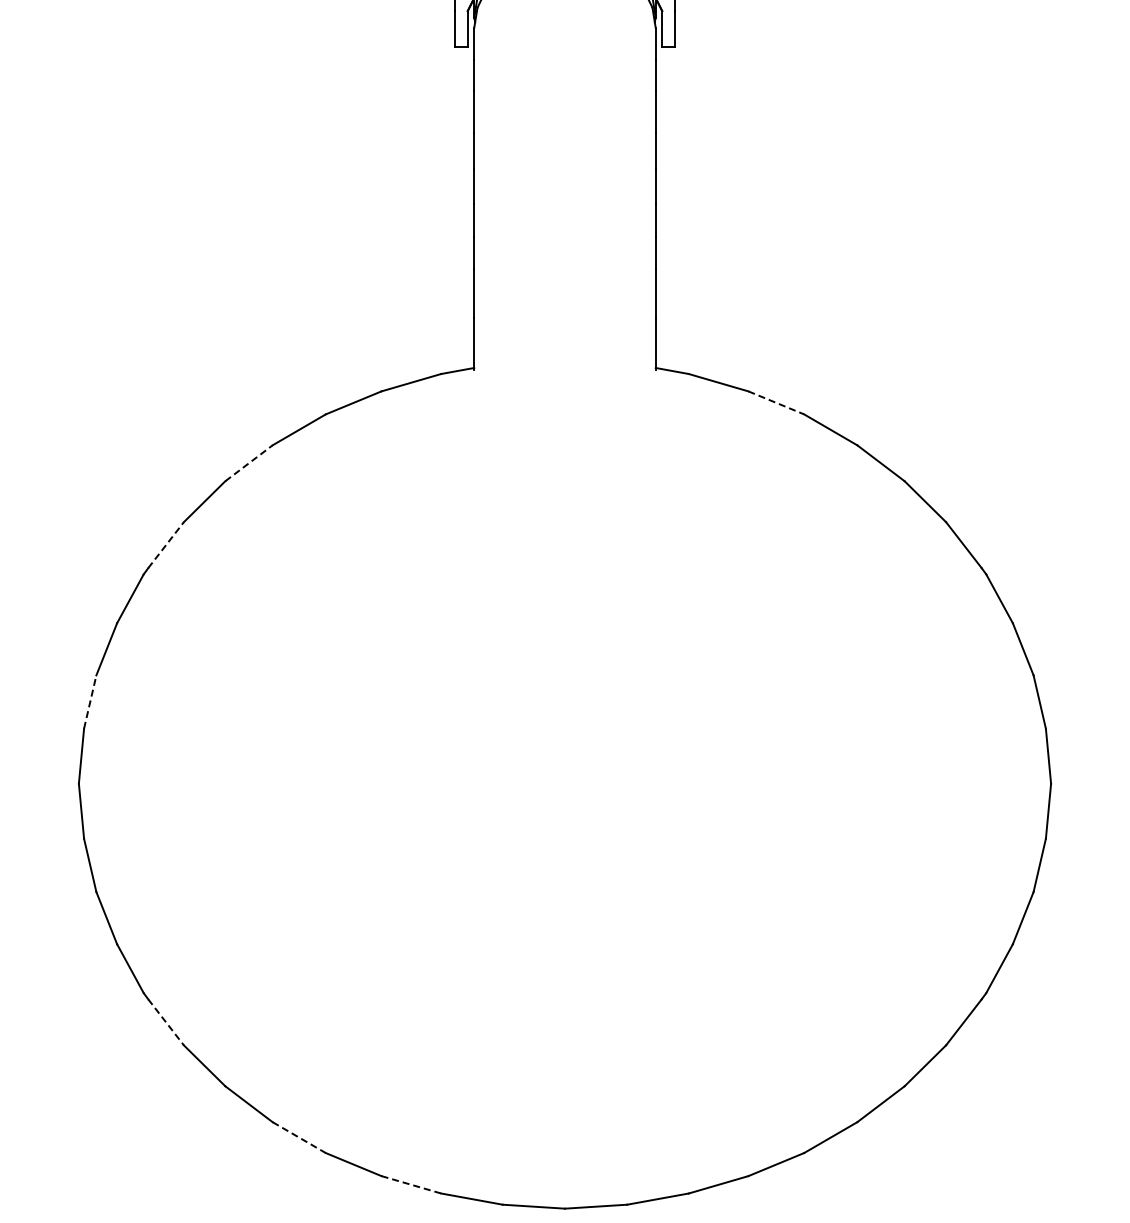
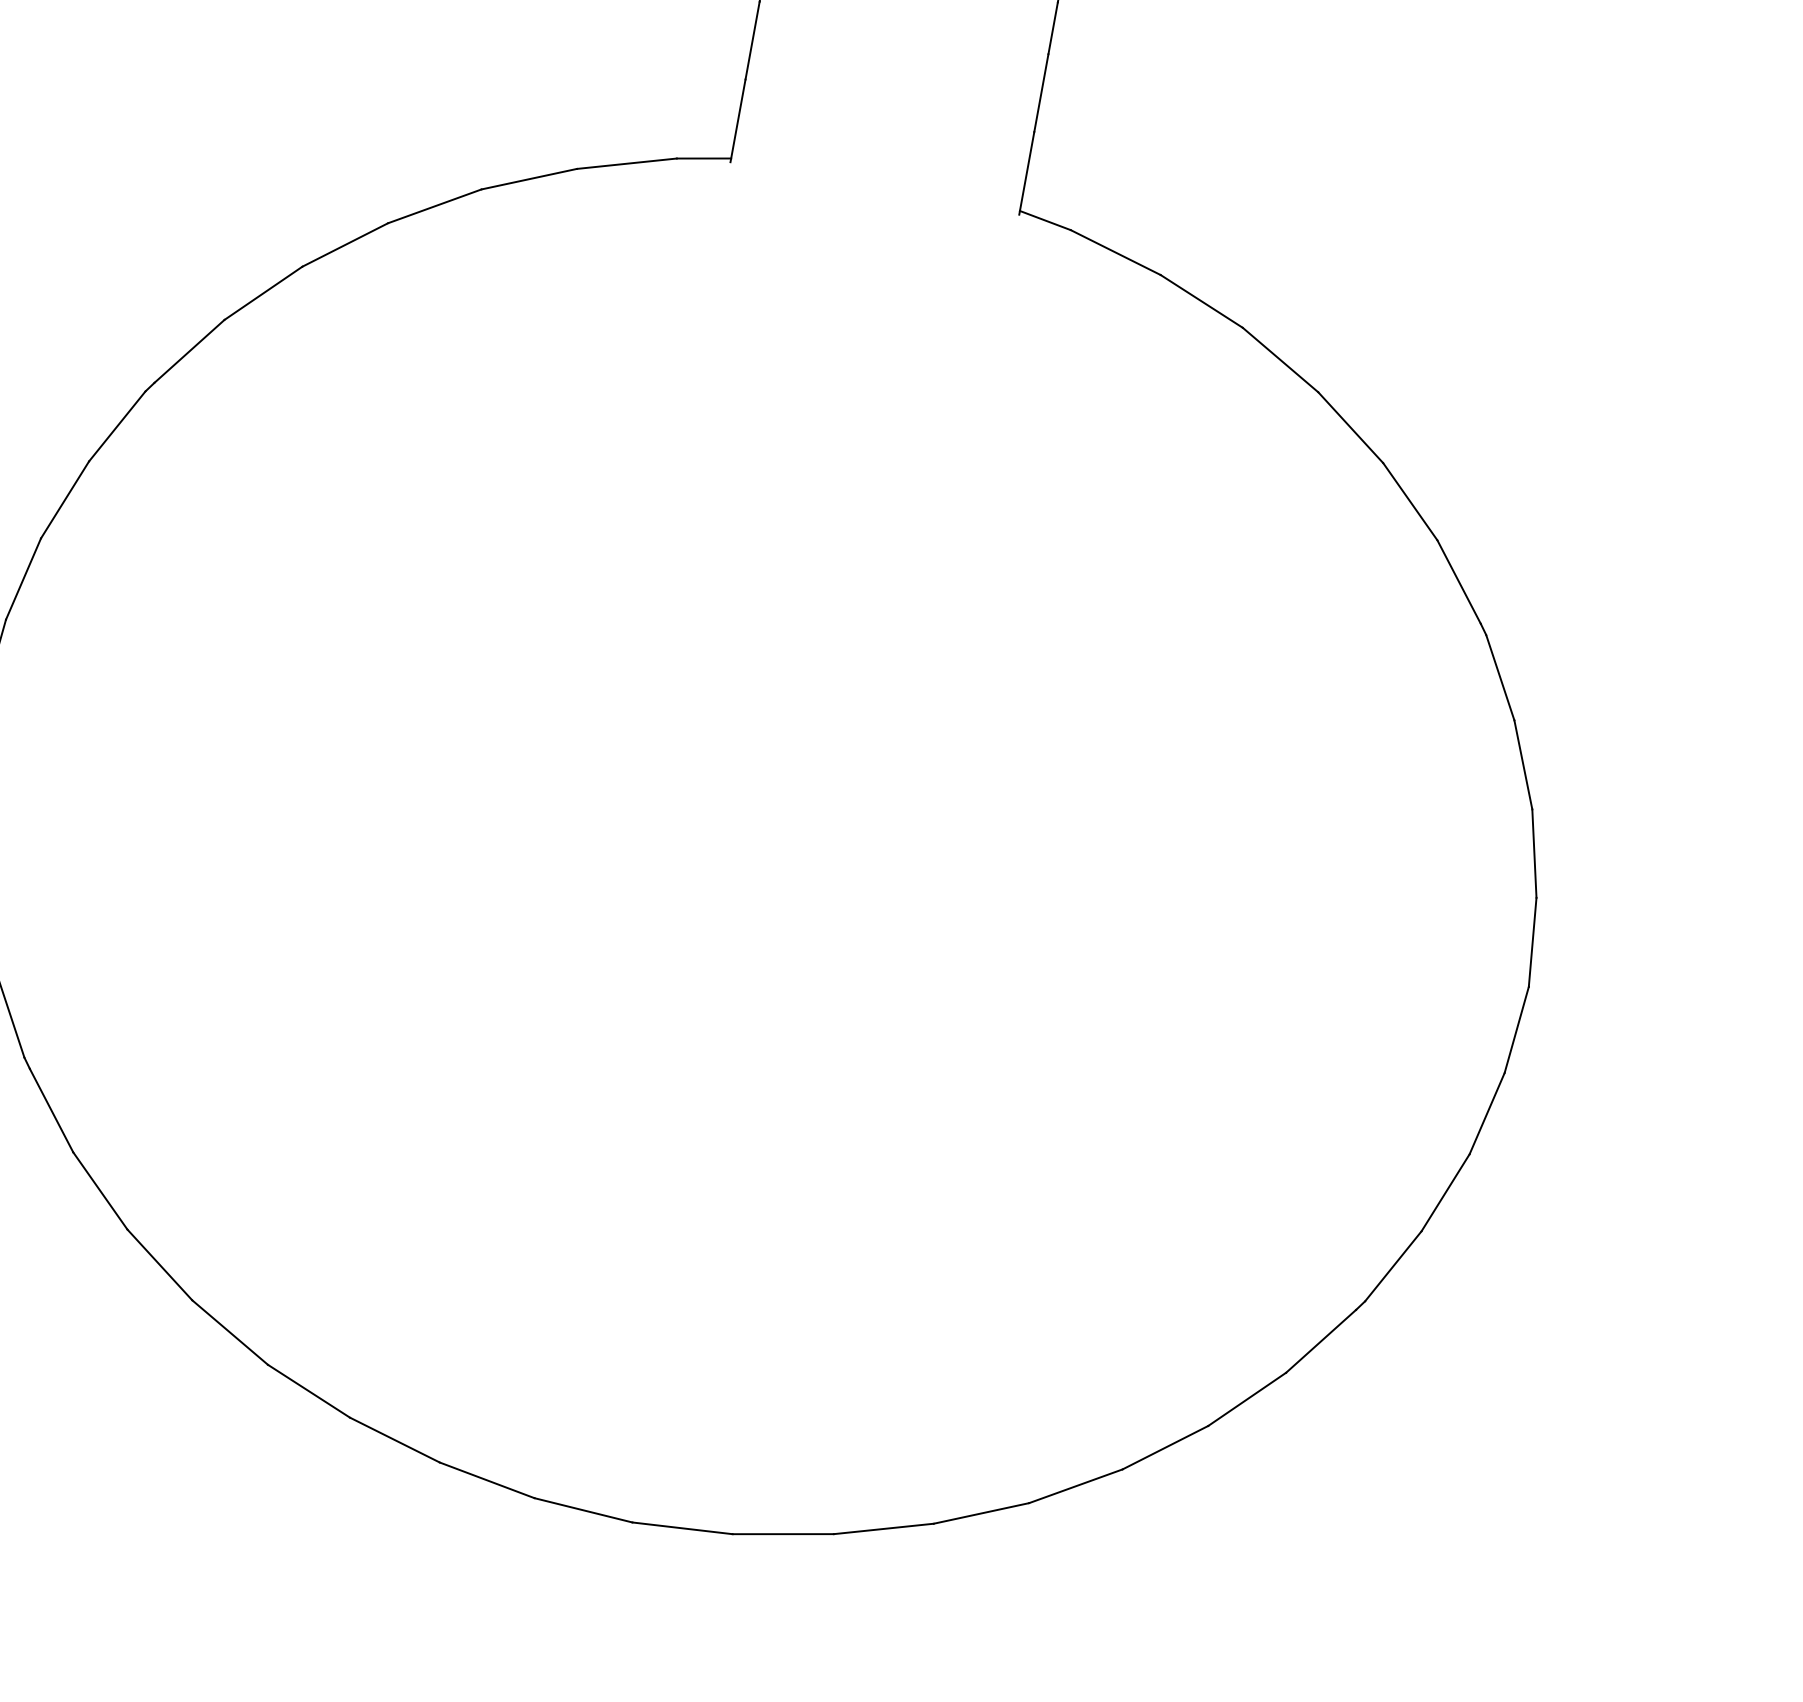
line: (776, 403) -> (1201, 302), dashed -> solid
line: (249, 463) -> (345, 245), dashed -> solid
line: (166, 544) -> (190, 350), dashed -> solid
line: (90, 701) -> (24, 578), dashed -> solid
line: (166, 1022) -> (52, 1111), dashed -> solid
line: (299, 1137) -> (230, 1332), dashed -> solid
line: (411, 1184) -> (395, 1439), dashed -> solid

